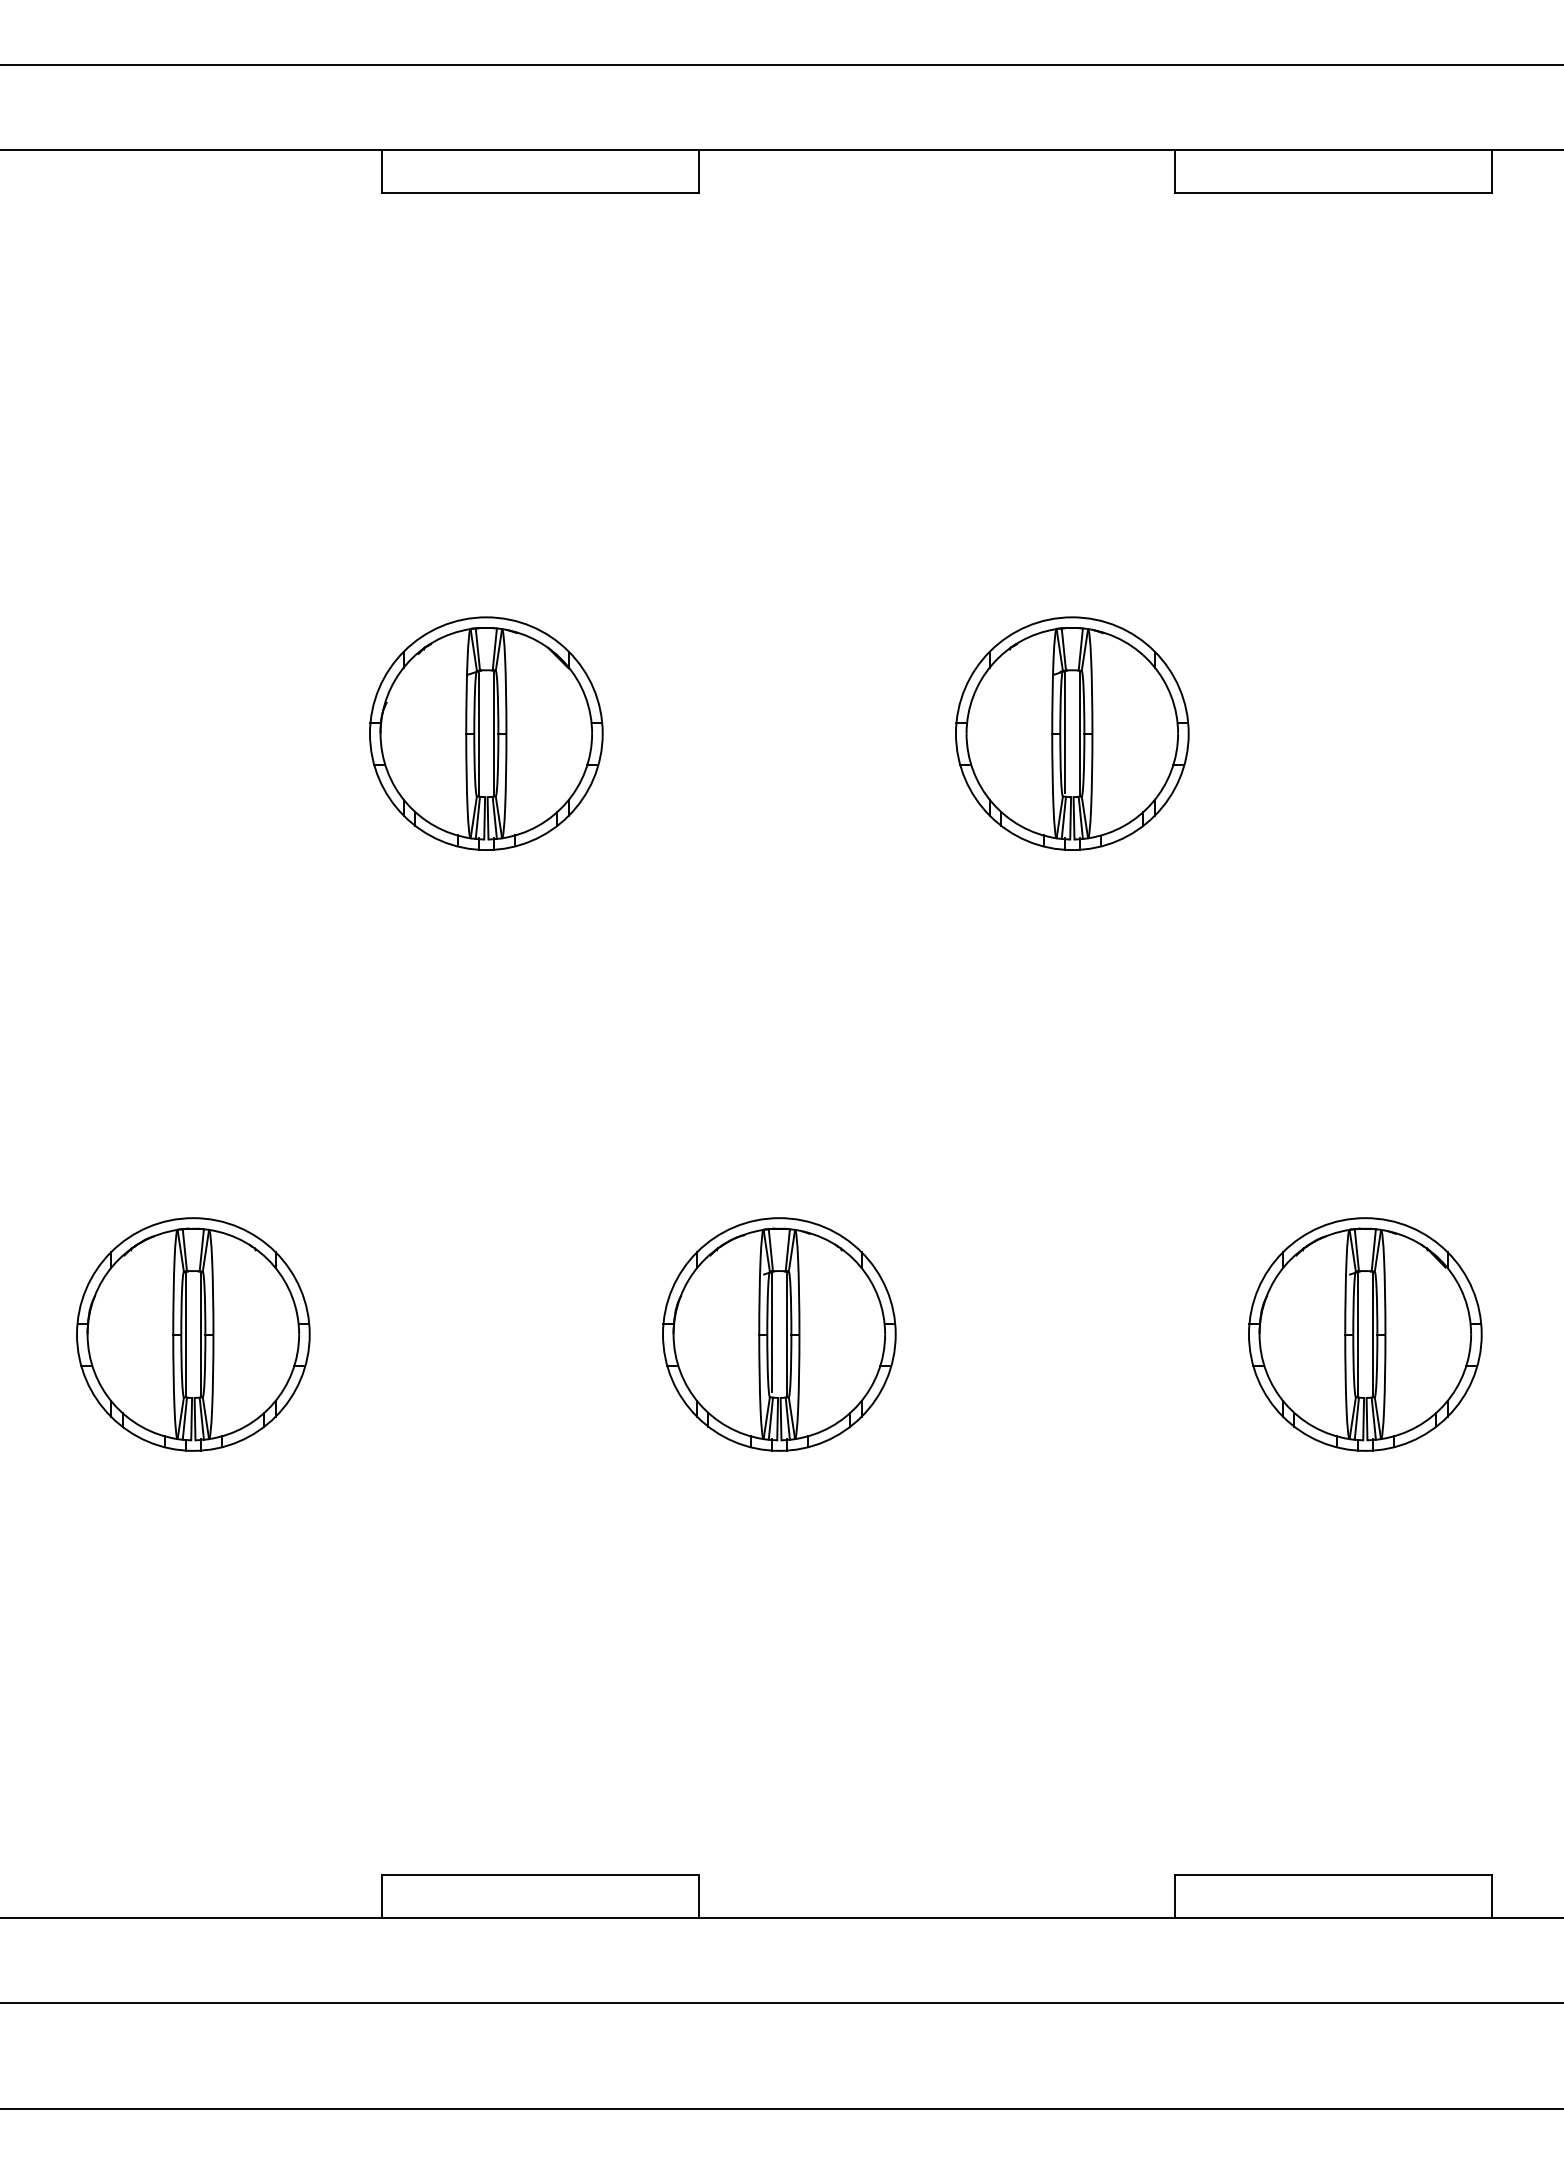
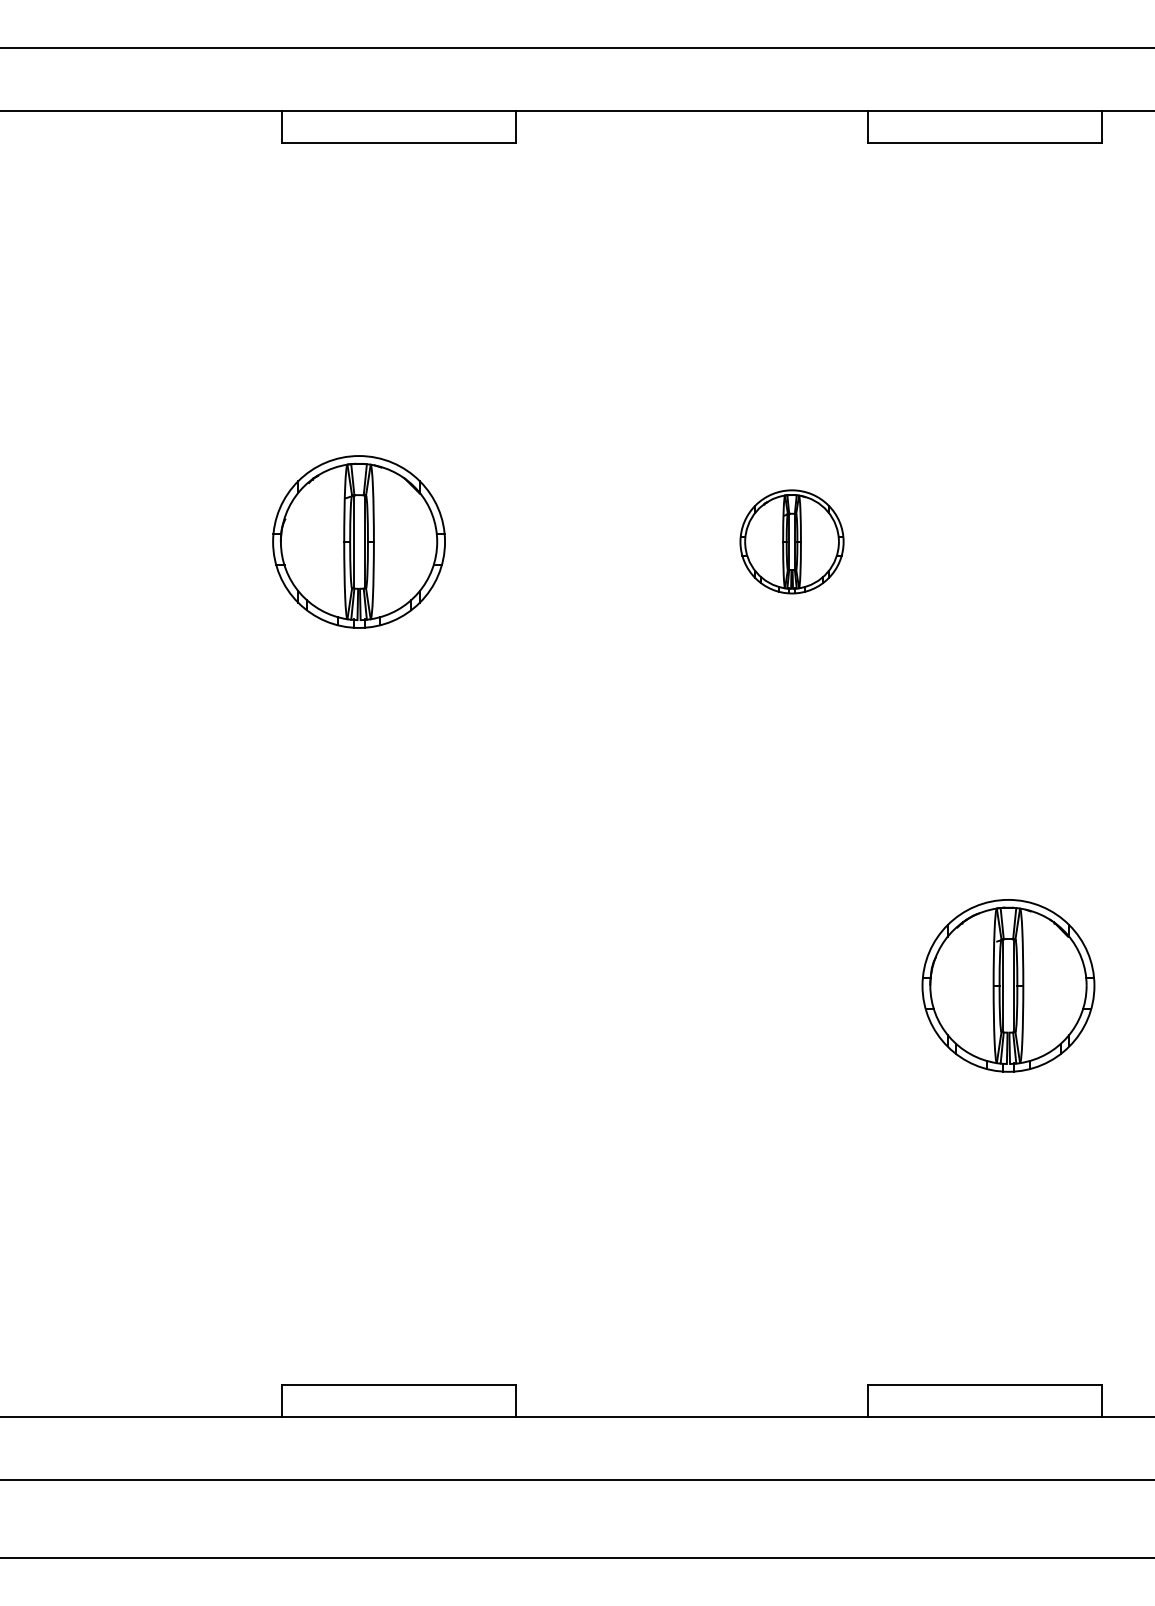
part: (1072, 733) -> (792, 541), size x0.6
part: (193, 1334) -> (142, 985), removed
part: (779, 1334) -> (575, 985), removed

